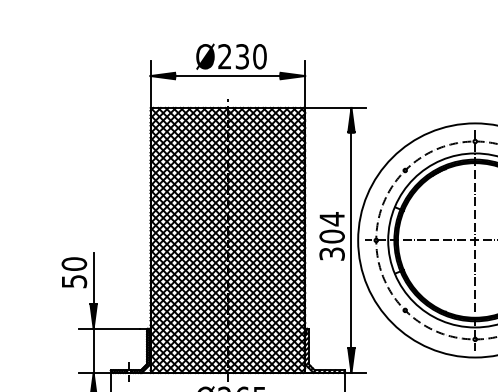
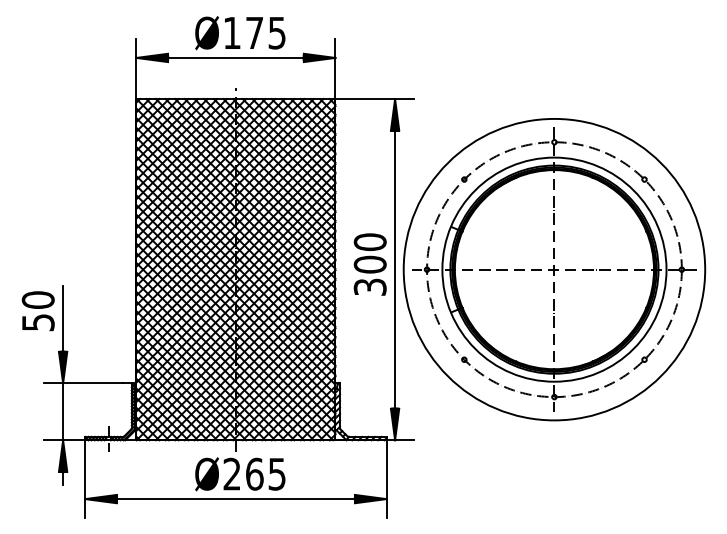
text: (242, 56) -> (254, 32), Ø230 -> Ø175
text: (331, 219) -> (369, 242), 304 -> 300

